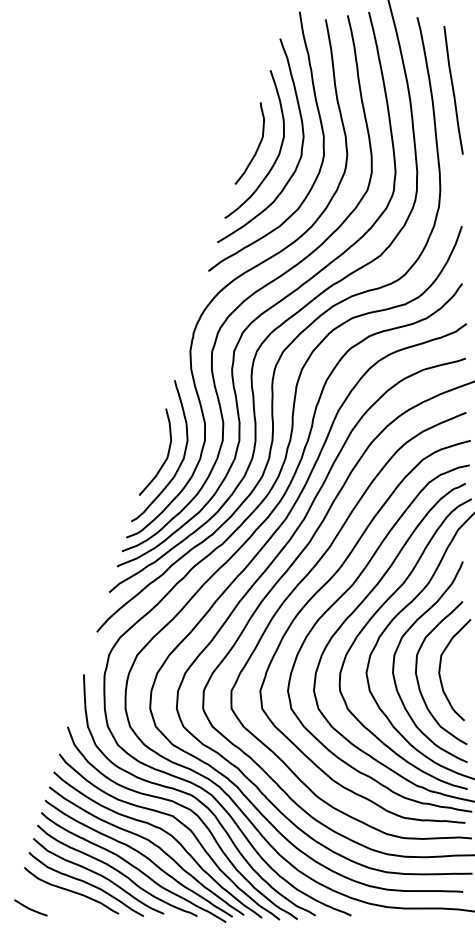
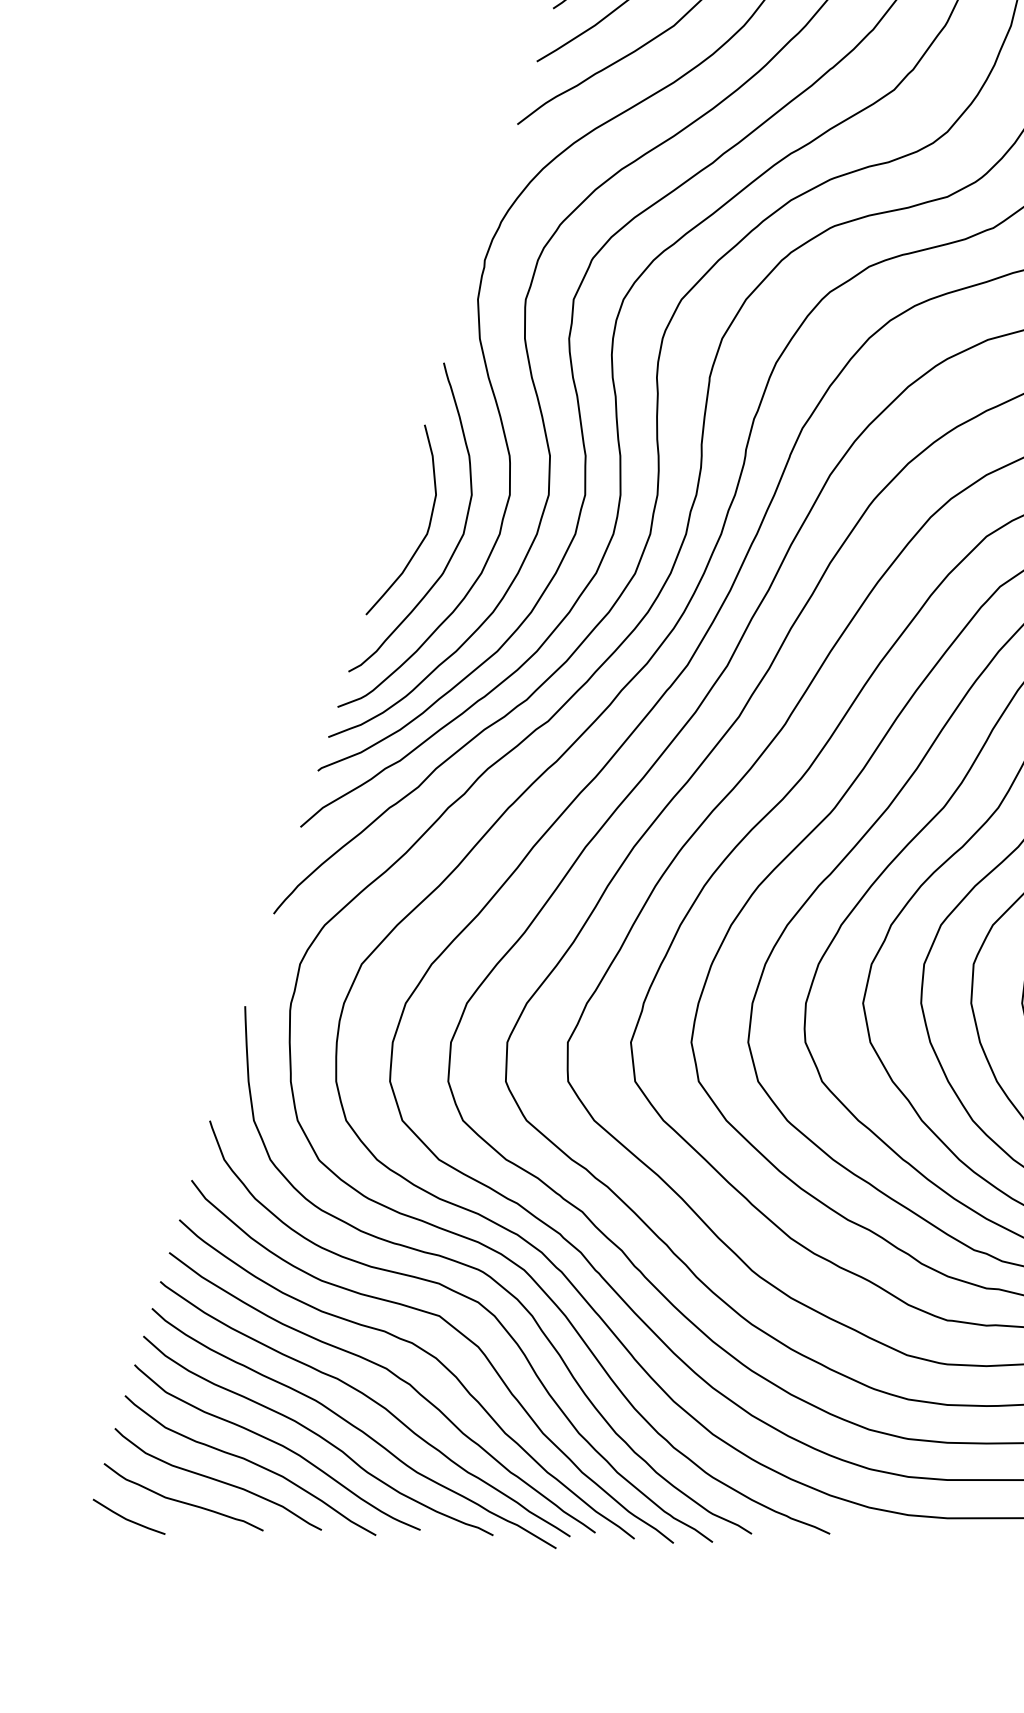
curve: (55, 900) -> (182, 1500), added

